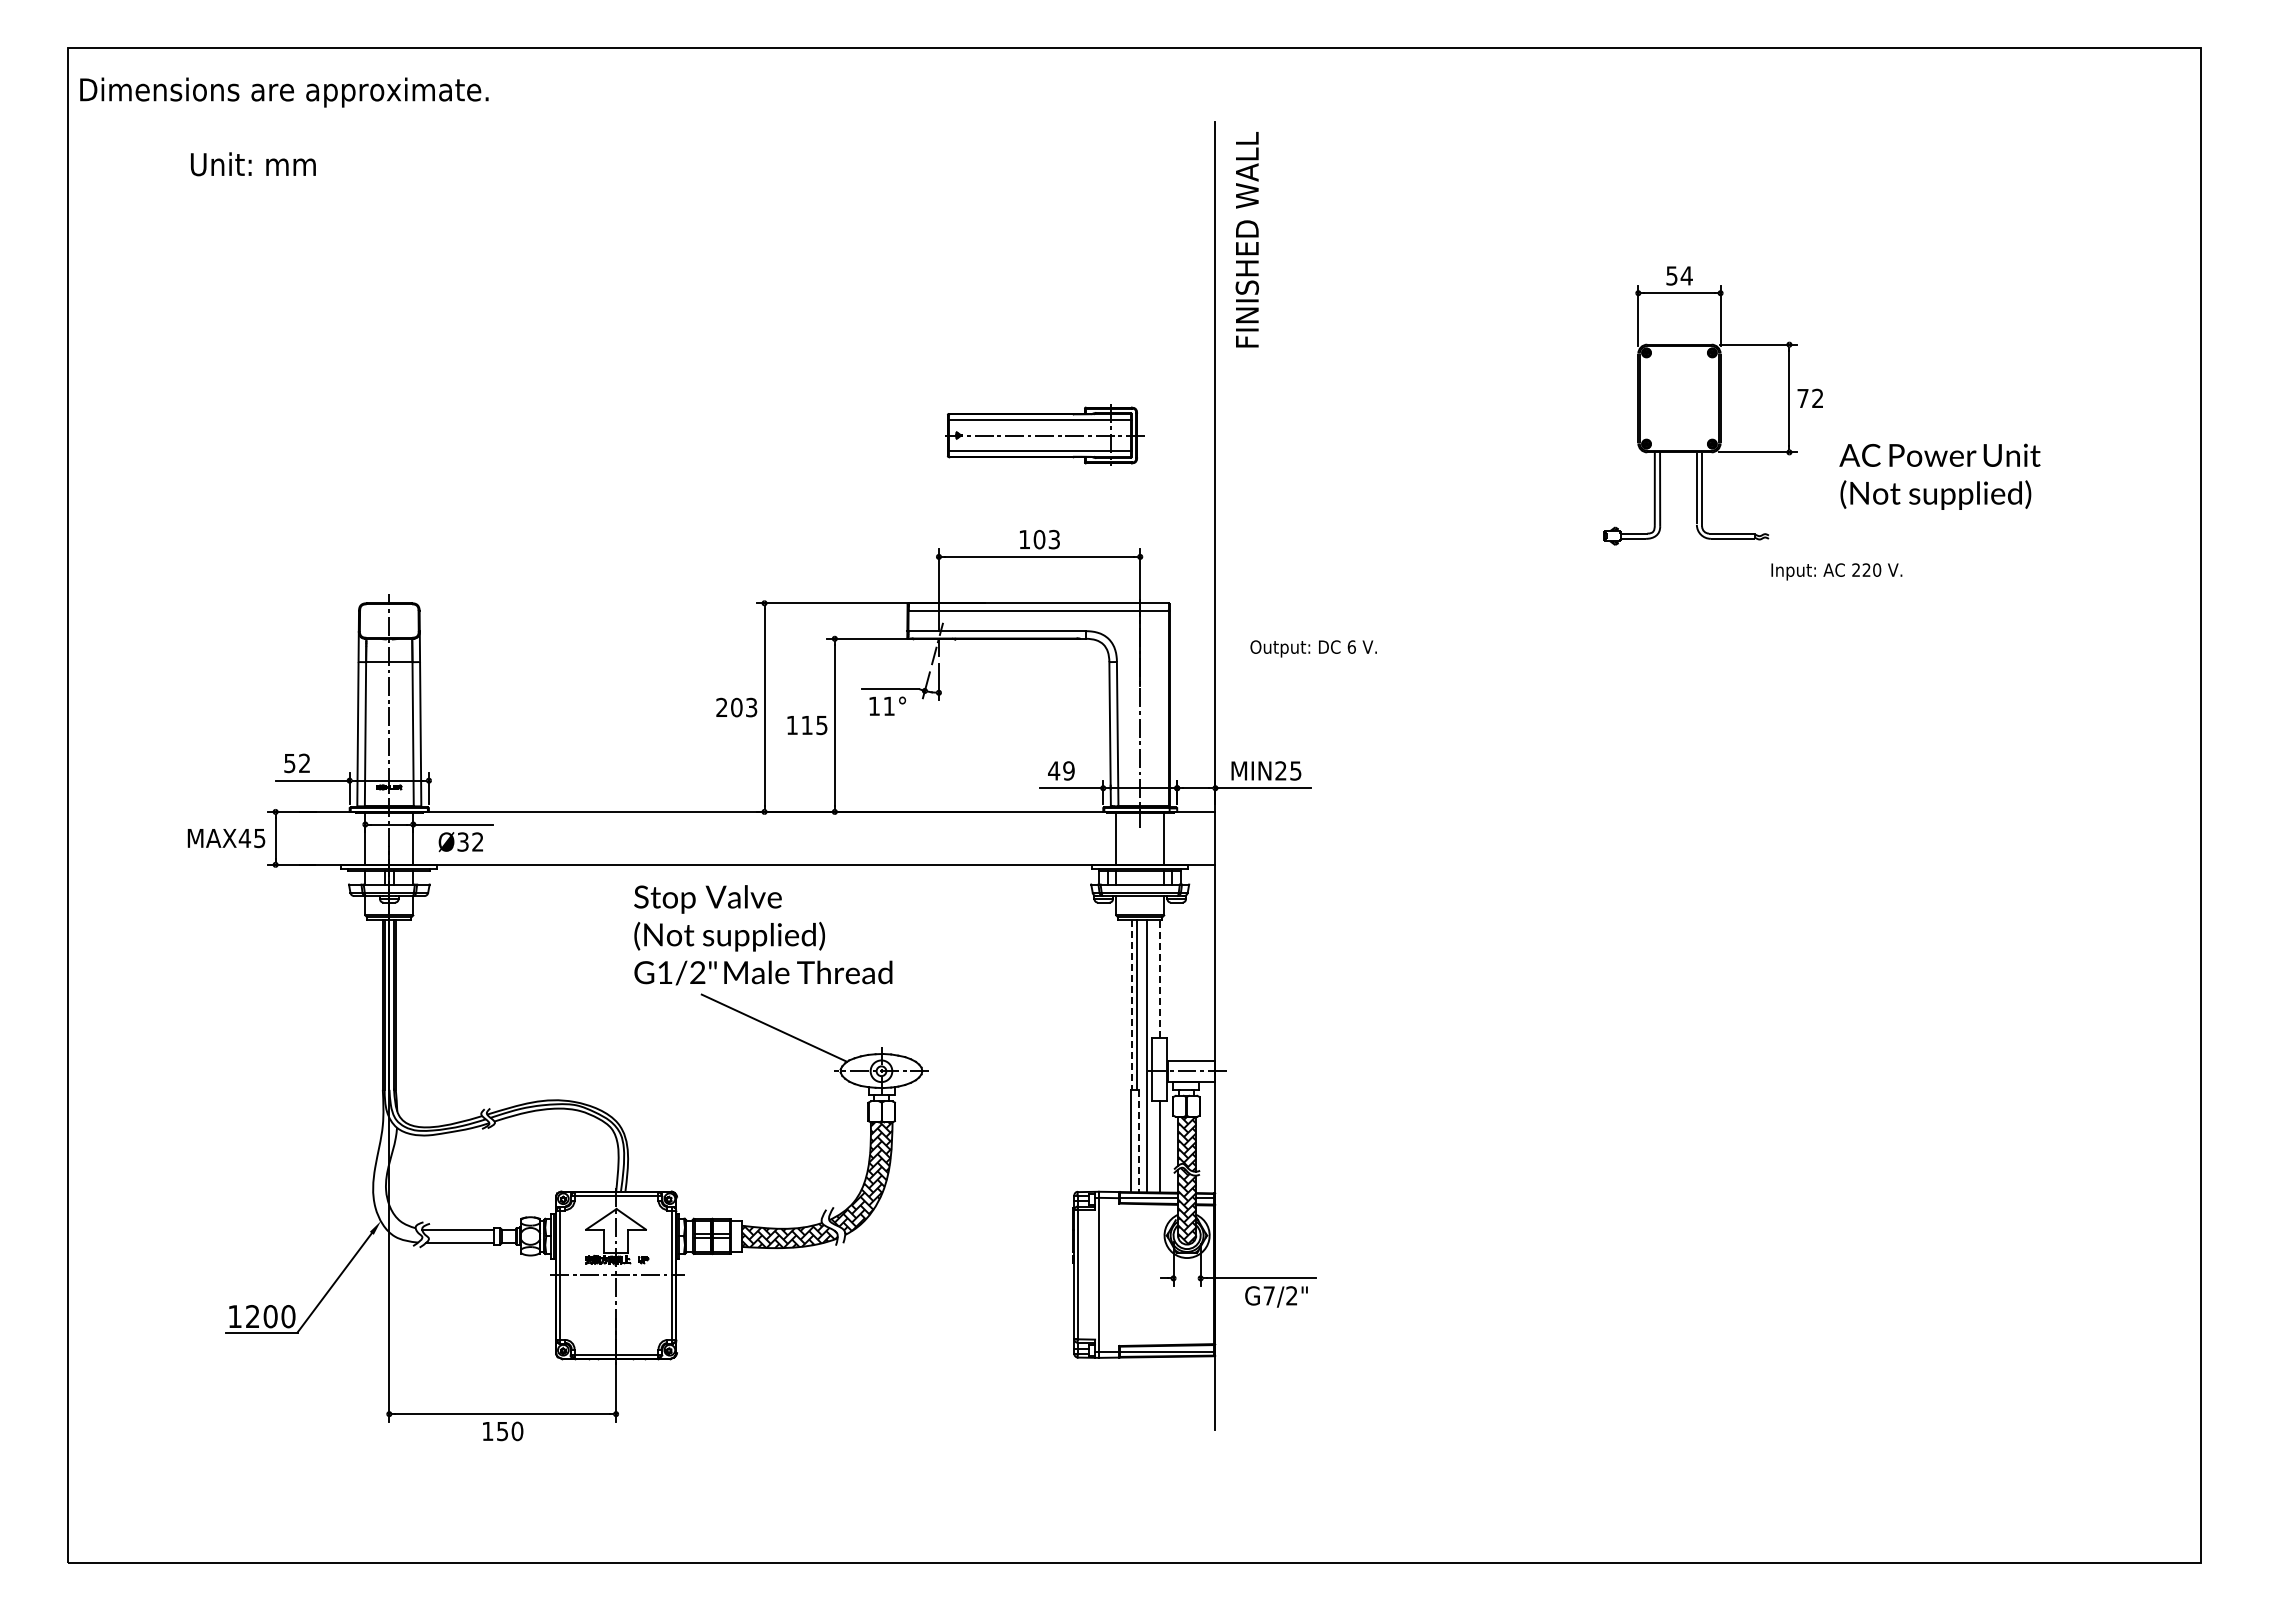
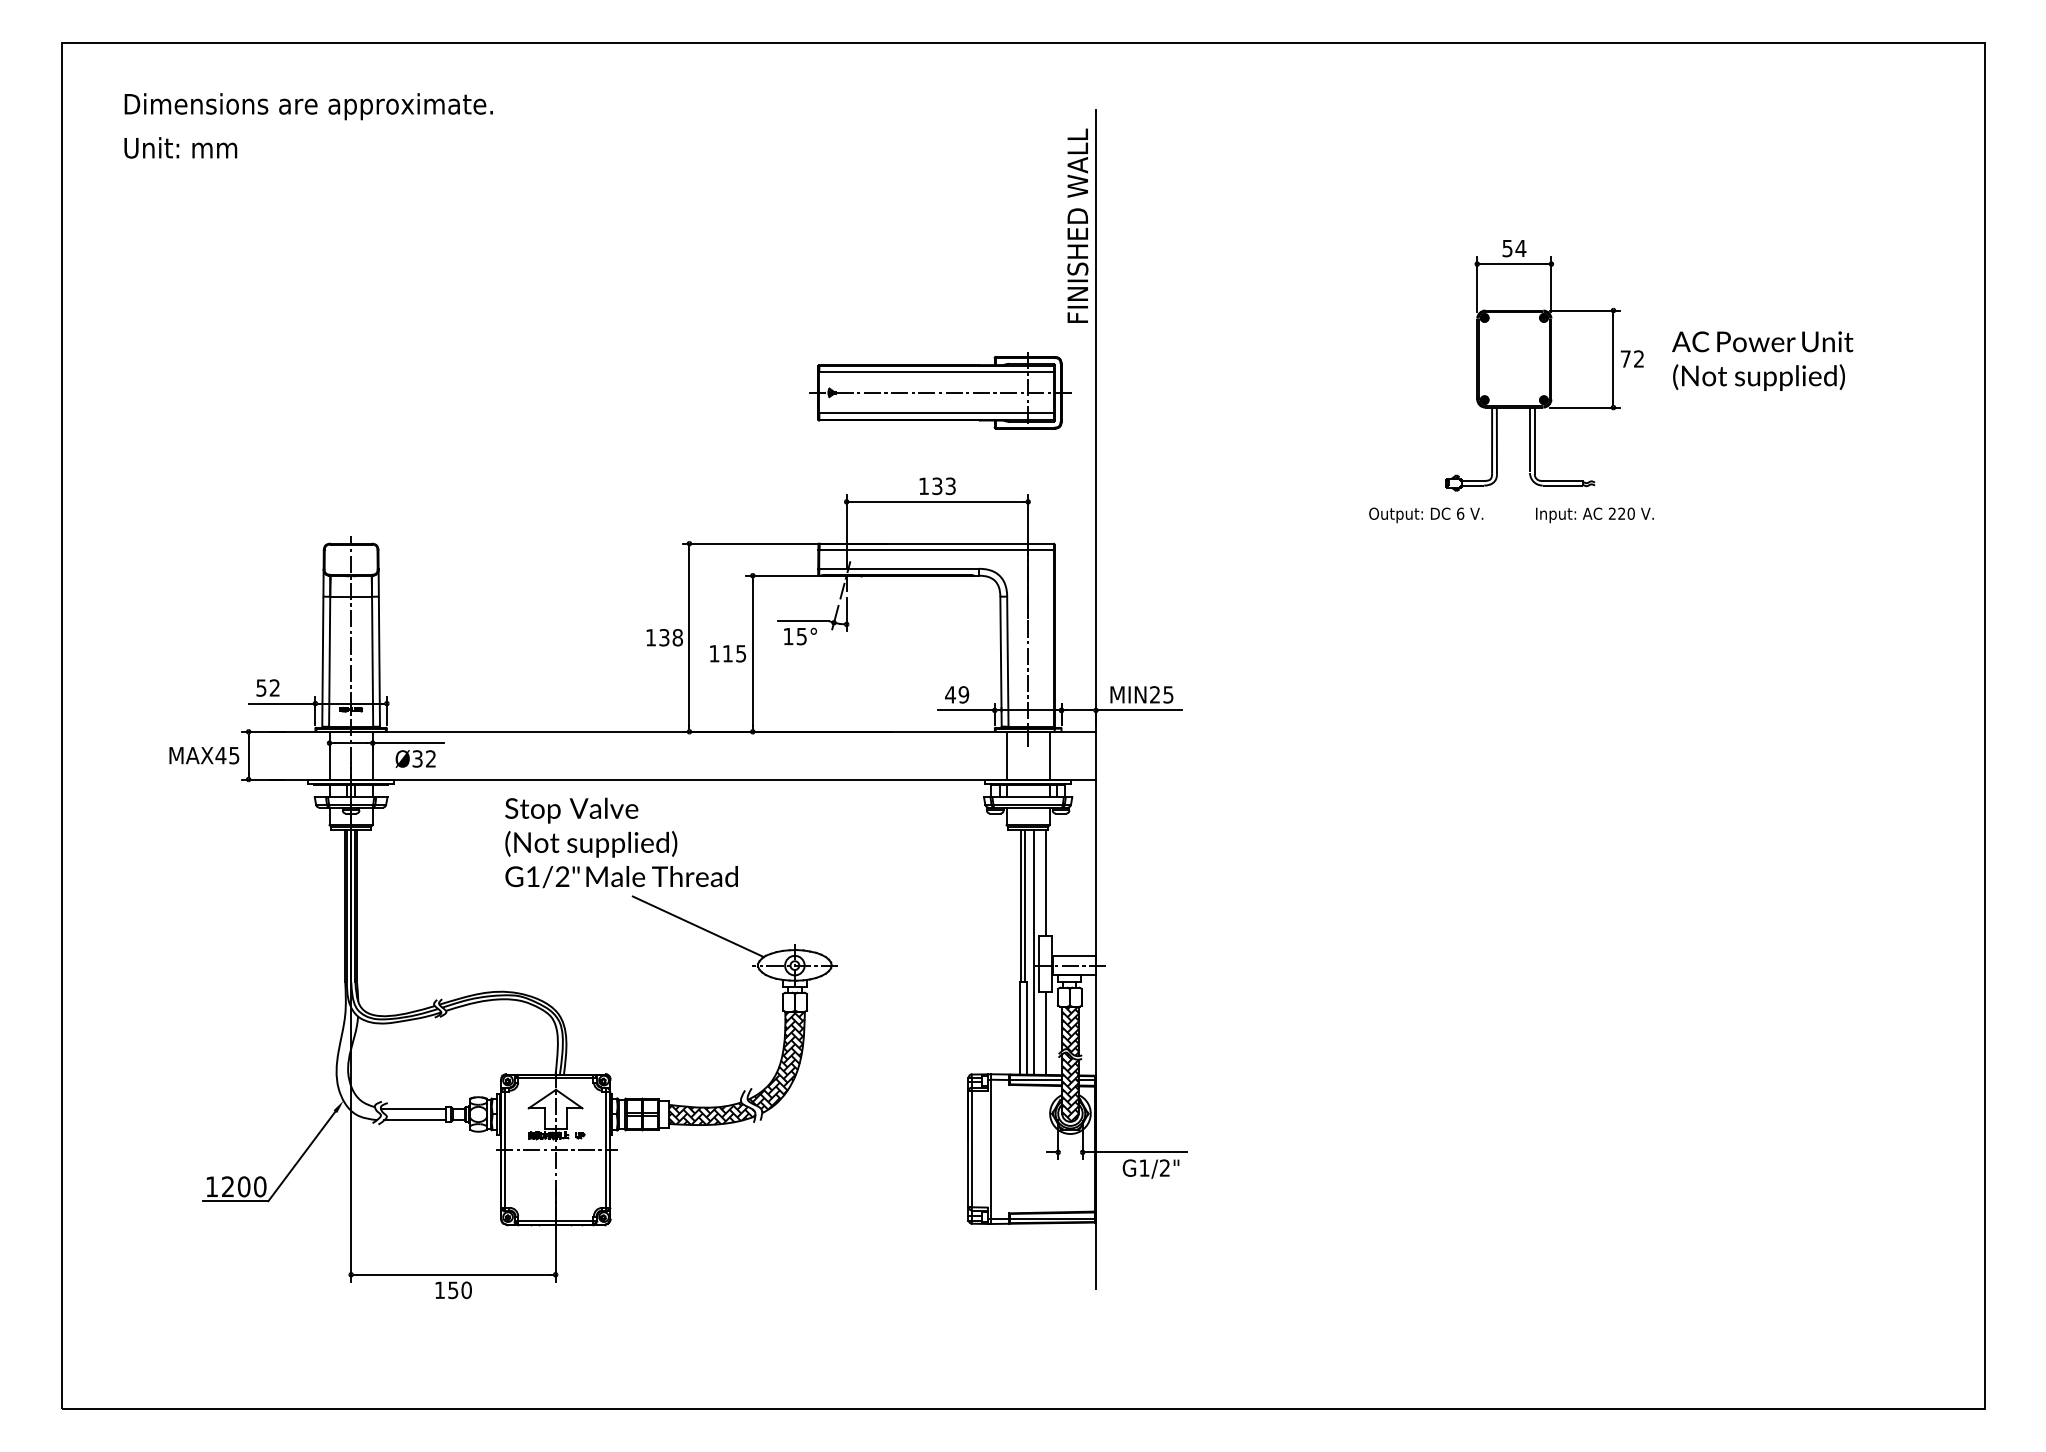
text: (284, 92) -> (308, 106), moved
text: (253, 164) -> (180, 148), moved
text: (1246, 239) -> (1077, 225), moved
part: (1042, 434) -> (940, 391), size x1.43
text: (1939, 476) -> (1762, 360), moved
text: (1039, 539) -> (937, 486), 103 -> 133
text: (1836, 571) -> (1594, 515), moved
text: (1313, 648) -> (1426, 515), moved
text: (888, 706) -> (801, 636), 11° -> 15°
text: (736, 707) -> (664, 637), 203 -> 138
text: (763, 935) -> (621, 843), moved
line: (1160, 979) -> (1046, 882), dashed -> solid
line: (1132, 1005) -> (1021, 906), dashed -> solid
line: (1138, 1141) -> (1026, 1028), dashed -> solid
text: (1268, 1295) -> (1143, 1167), G7/2" -> G1/2"

